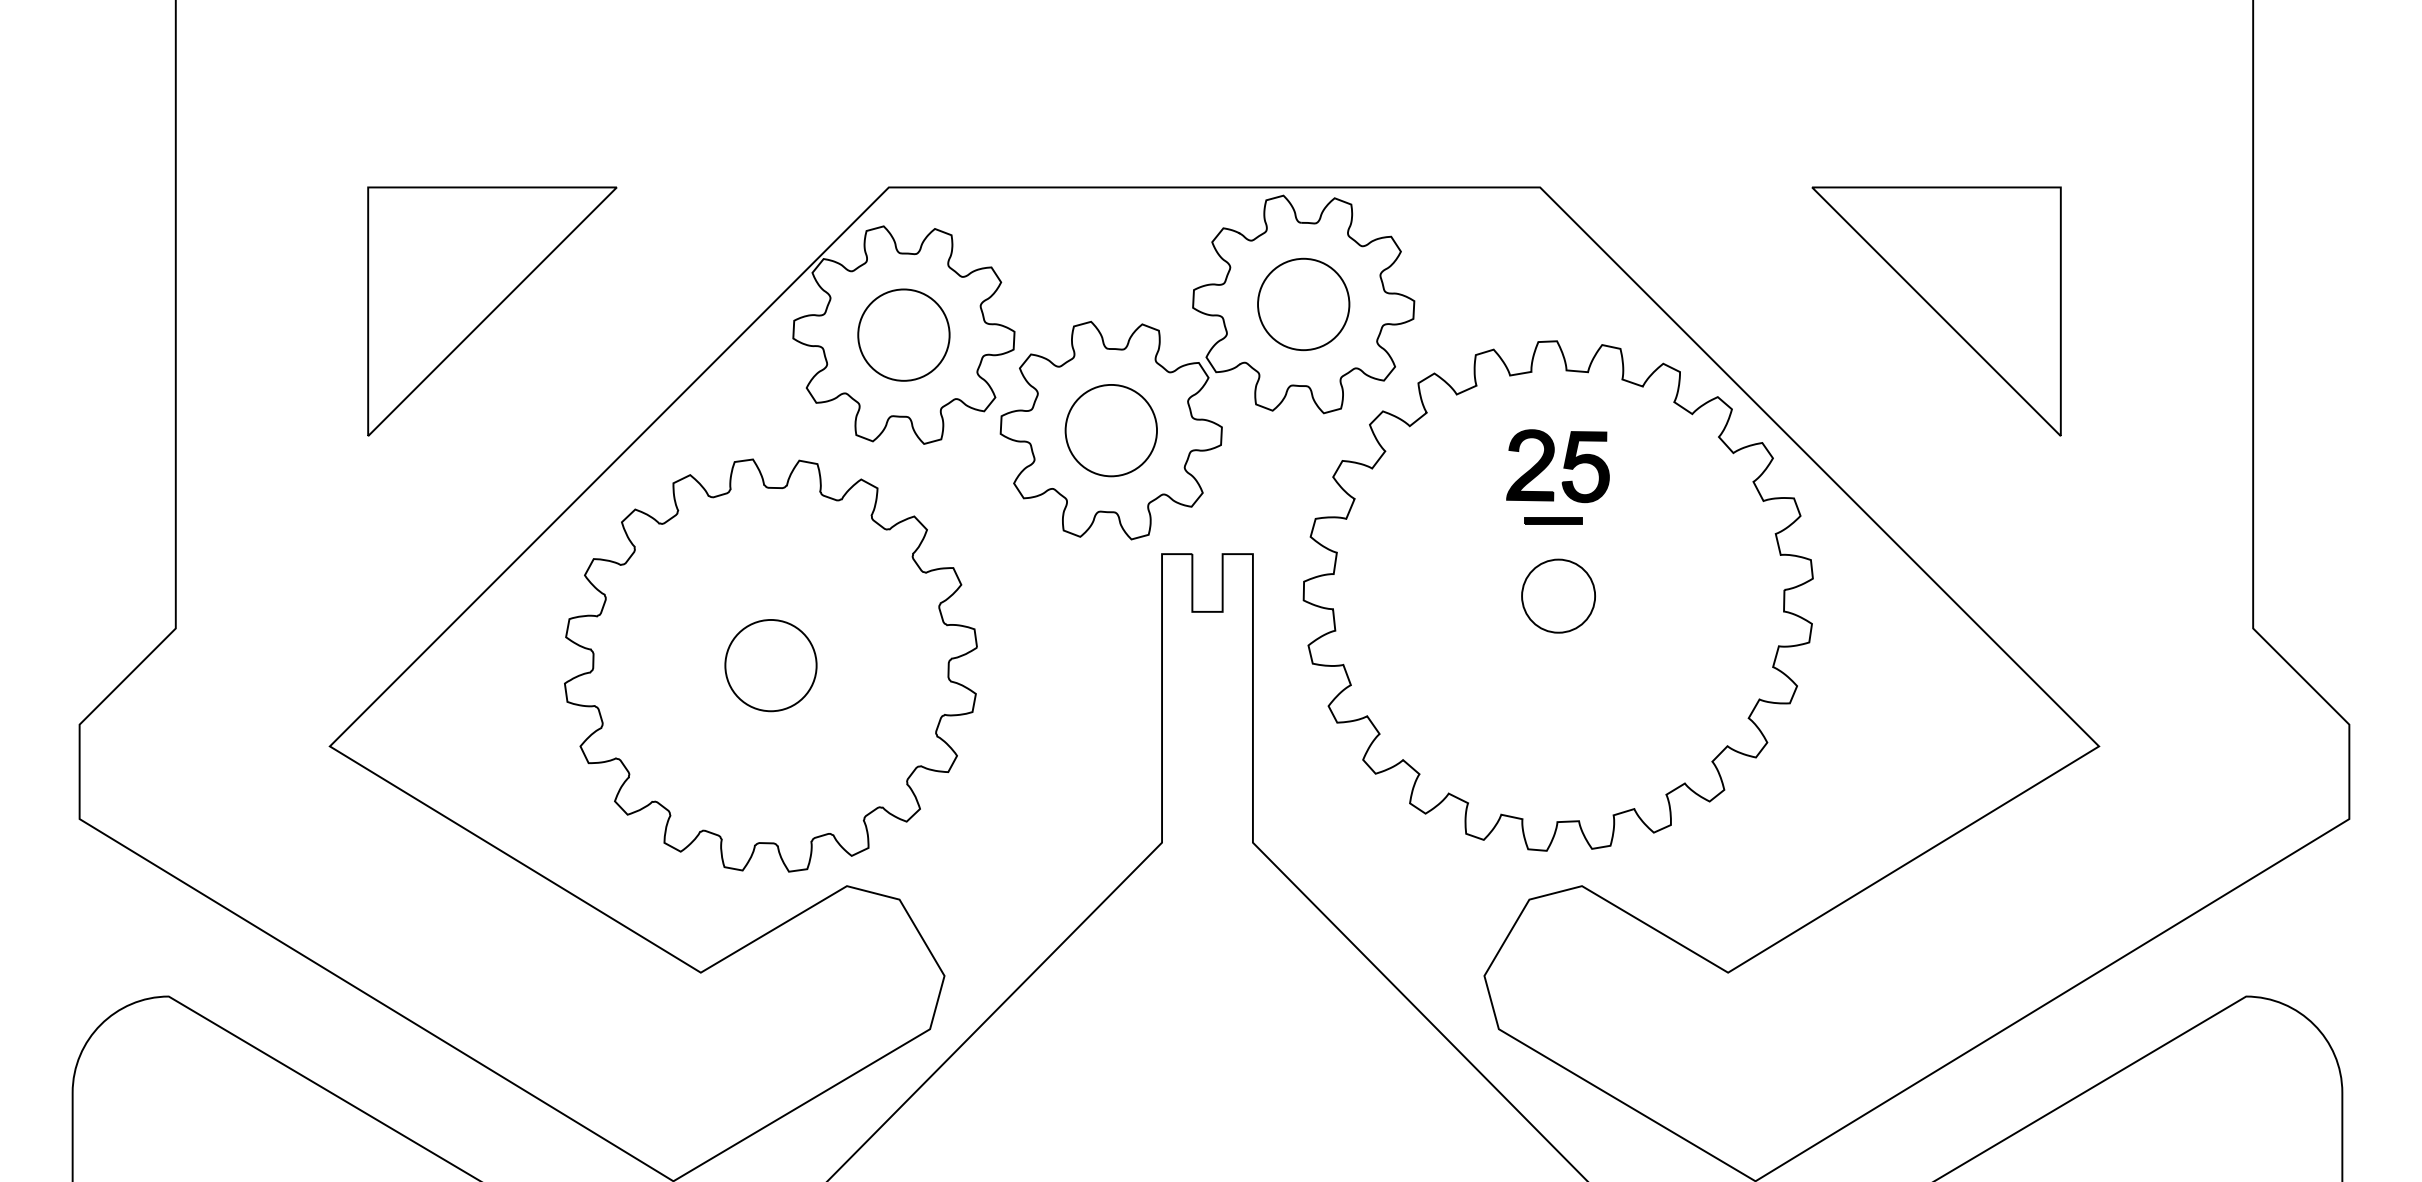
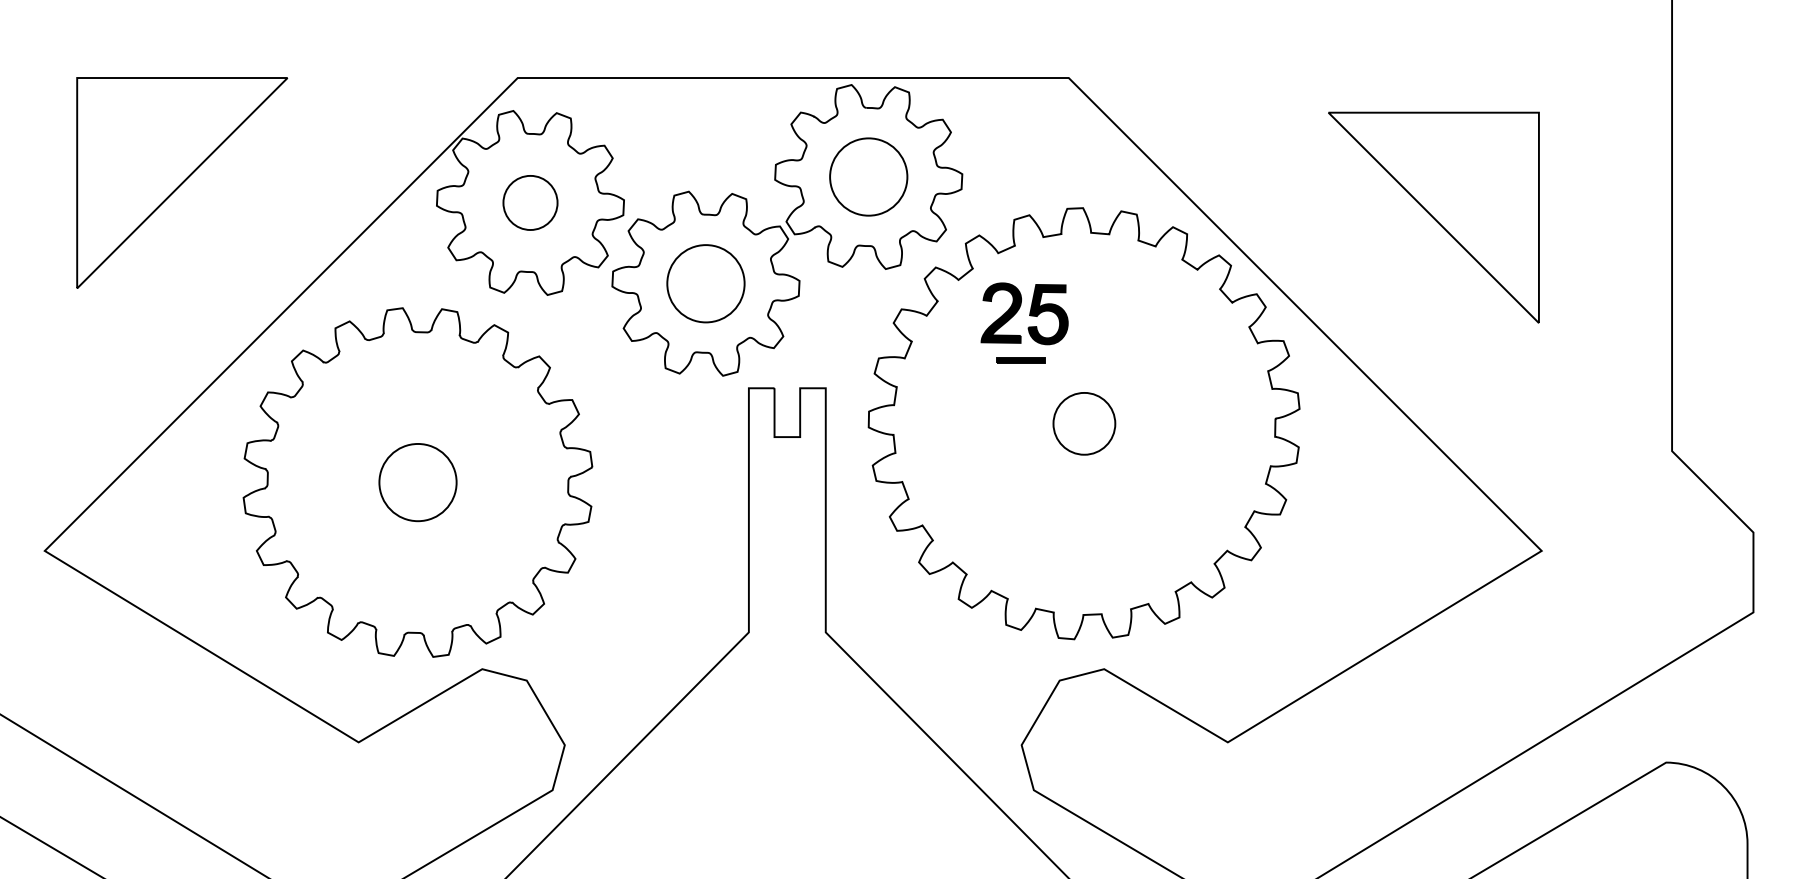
part: (1936, 311) -> (1433, 217), moved
part: (903, 334) -> (530, 202), size x0.7
part: (1562, 481) -> (1028, 326), moved

